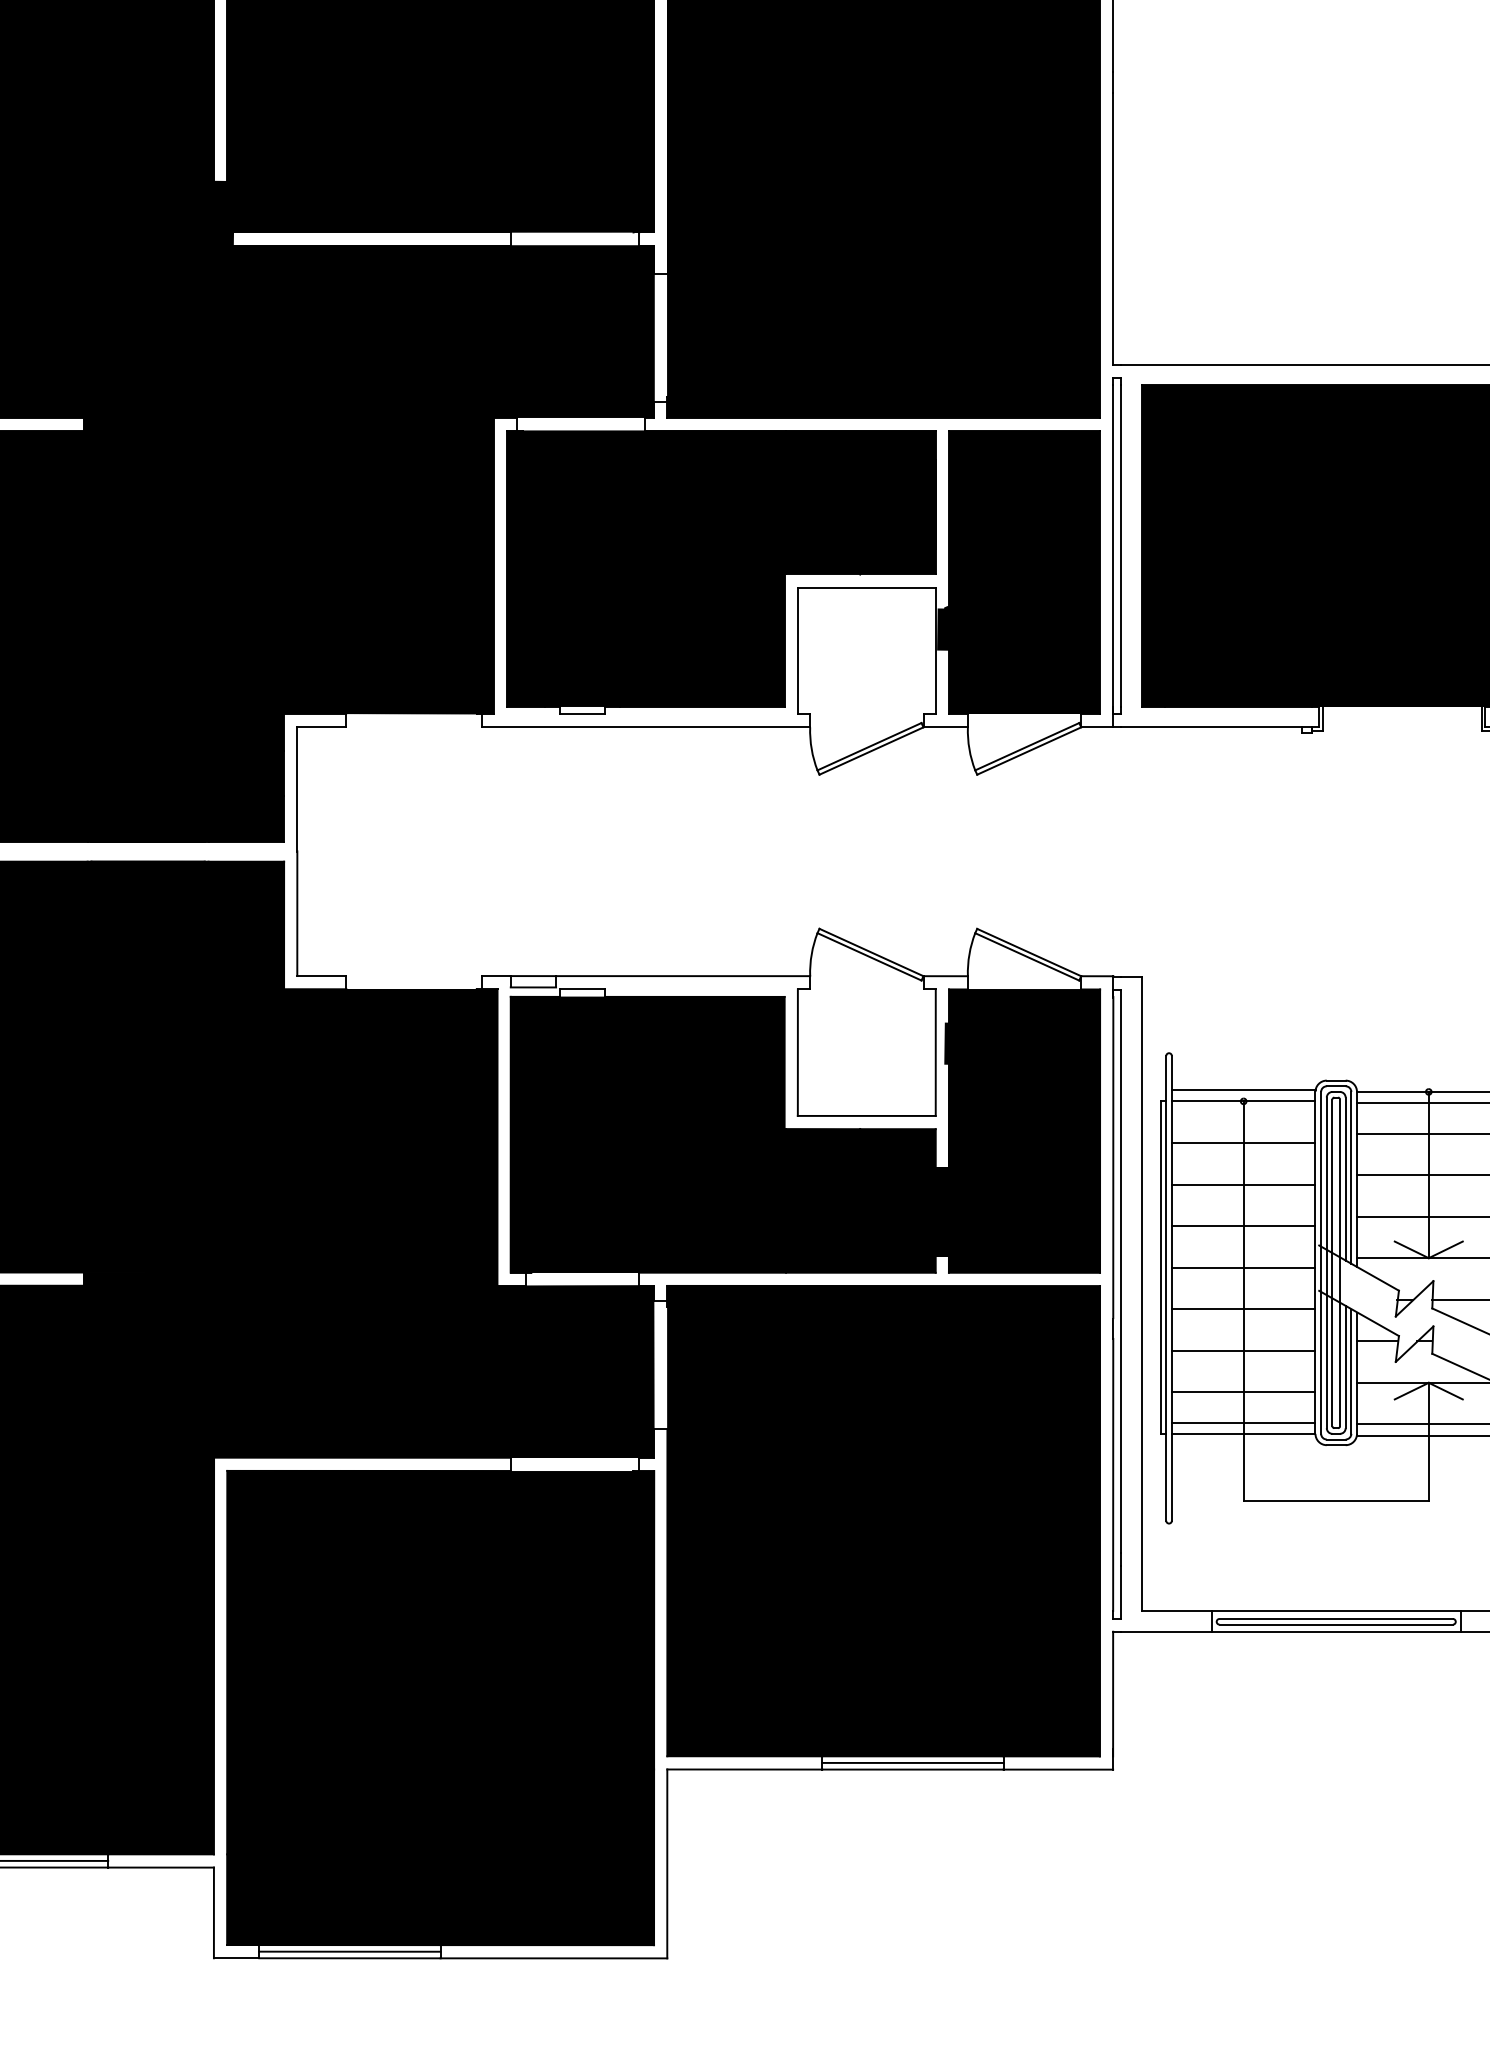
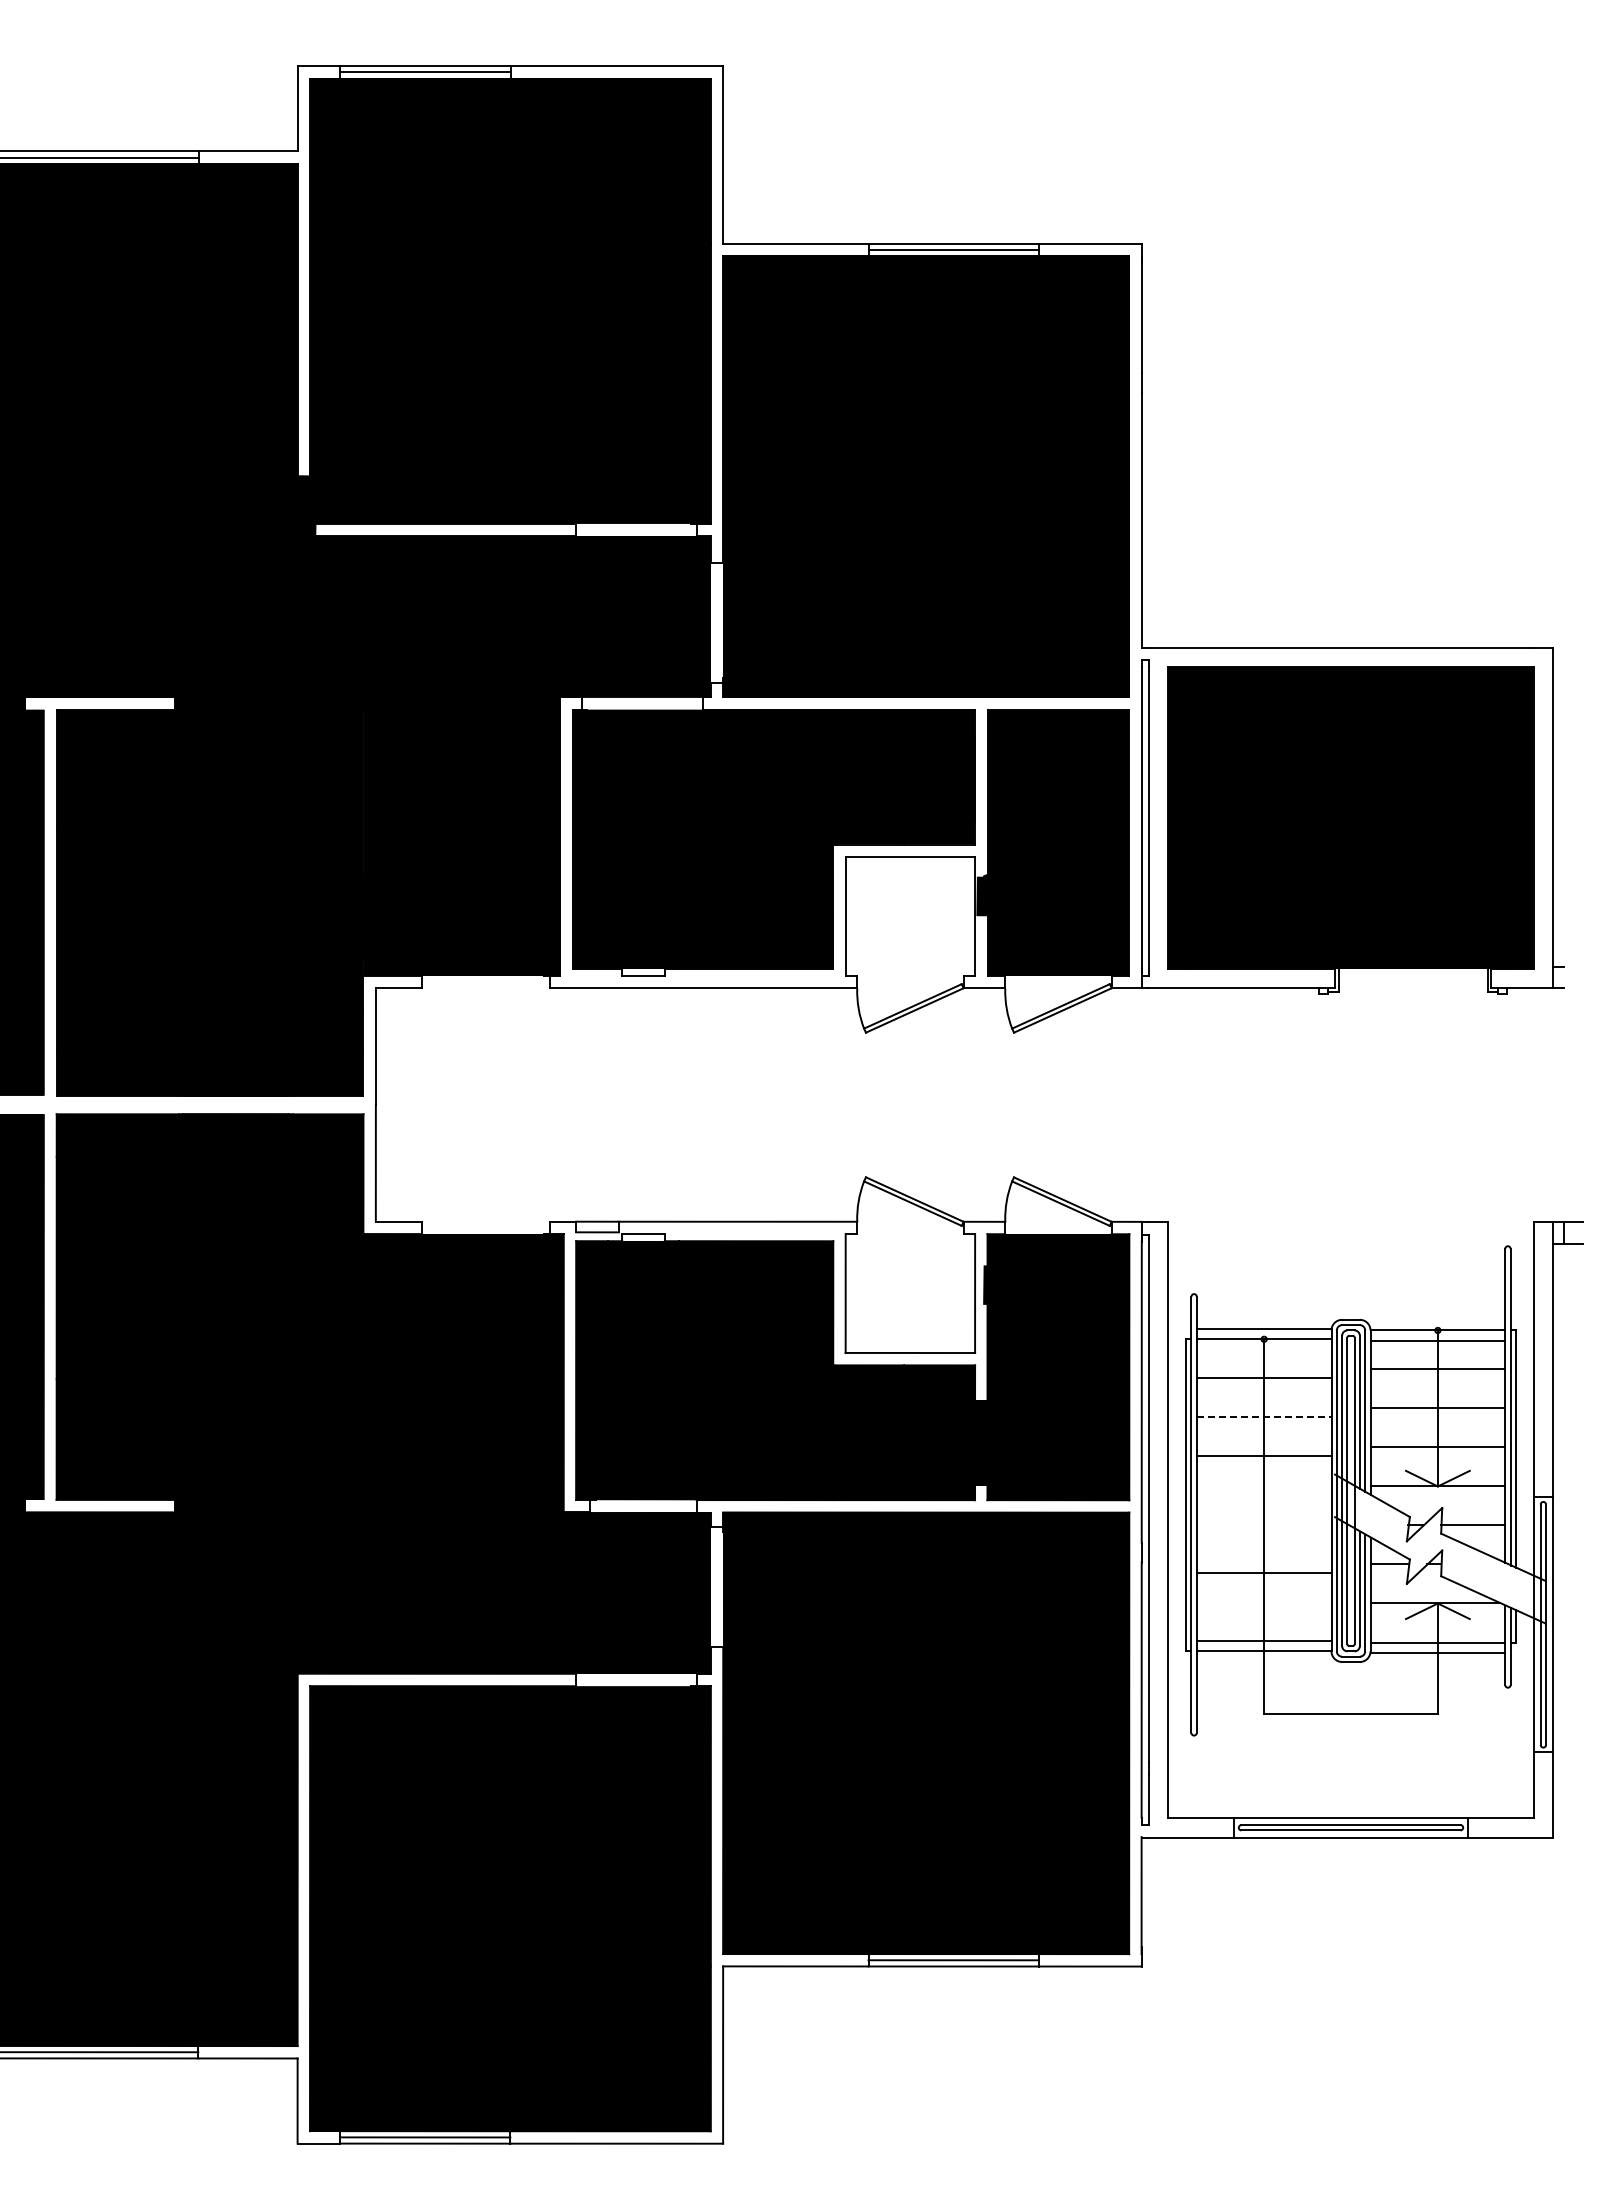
line: (1244, 1184) -> (1264, 1417), solid -> dashed
line: (1243, 1267) -> (1263, 1495), removed
line: (1243, 1309) -> (1263, 1534), removed
line: (1243, 1392) -> (1263, 1612), removed

